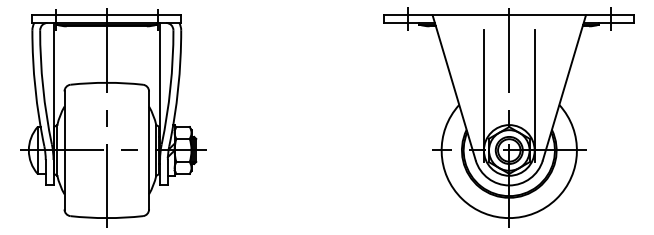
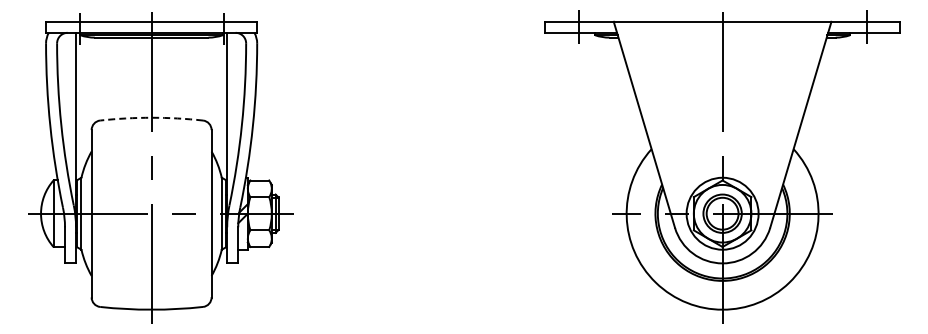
arc: (106, 82) -> (151, 117), solid -> dashed
line: (483, 96) -> (686, 136), removed
line: (535, 96) -> (759, 136), removed

